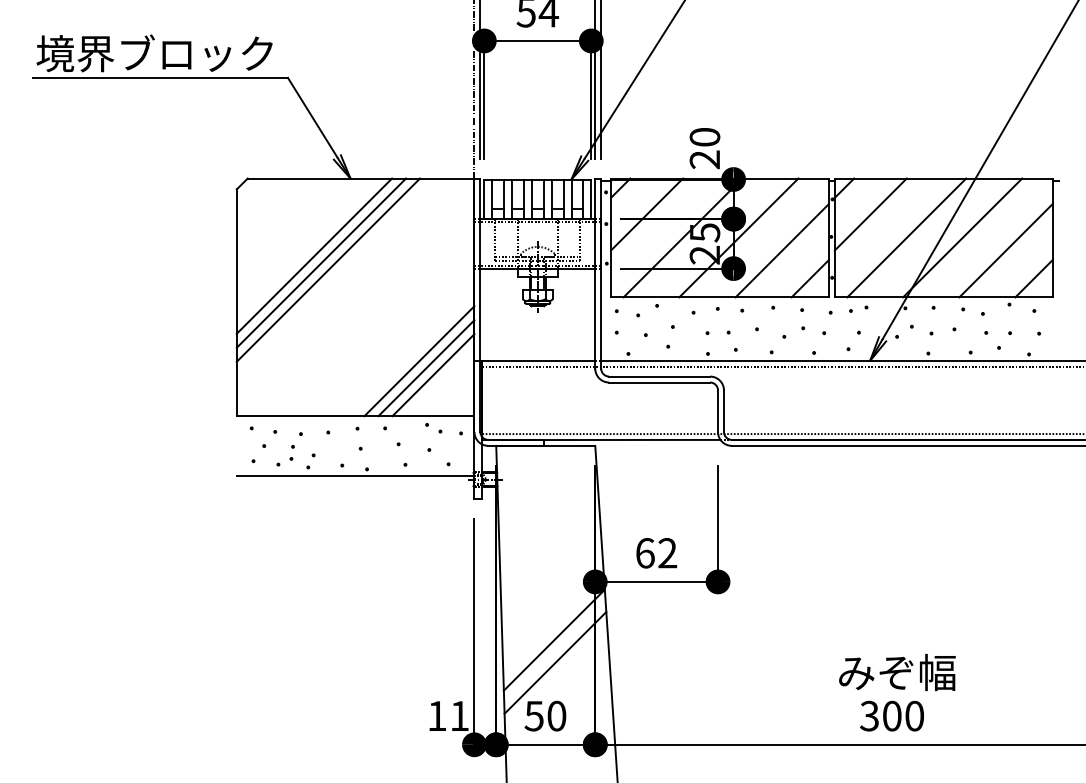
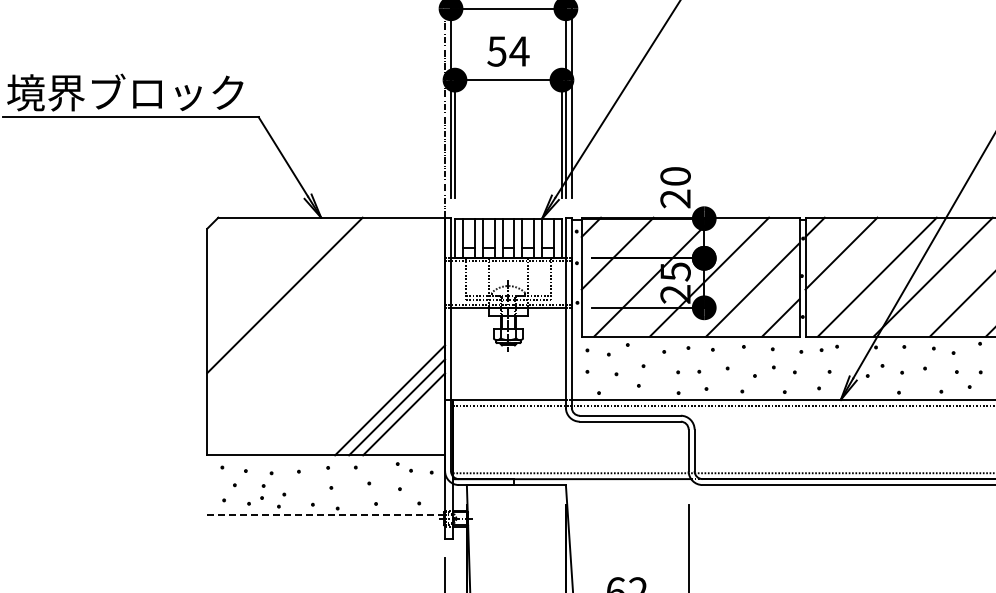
line: (321, 262) -> (292, 301), removed
line: (328, 269) -> (299, 308), removed
line: (355, 475) -> (326, 514), solid -> dashed

